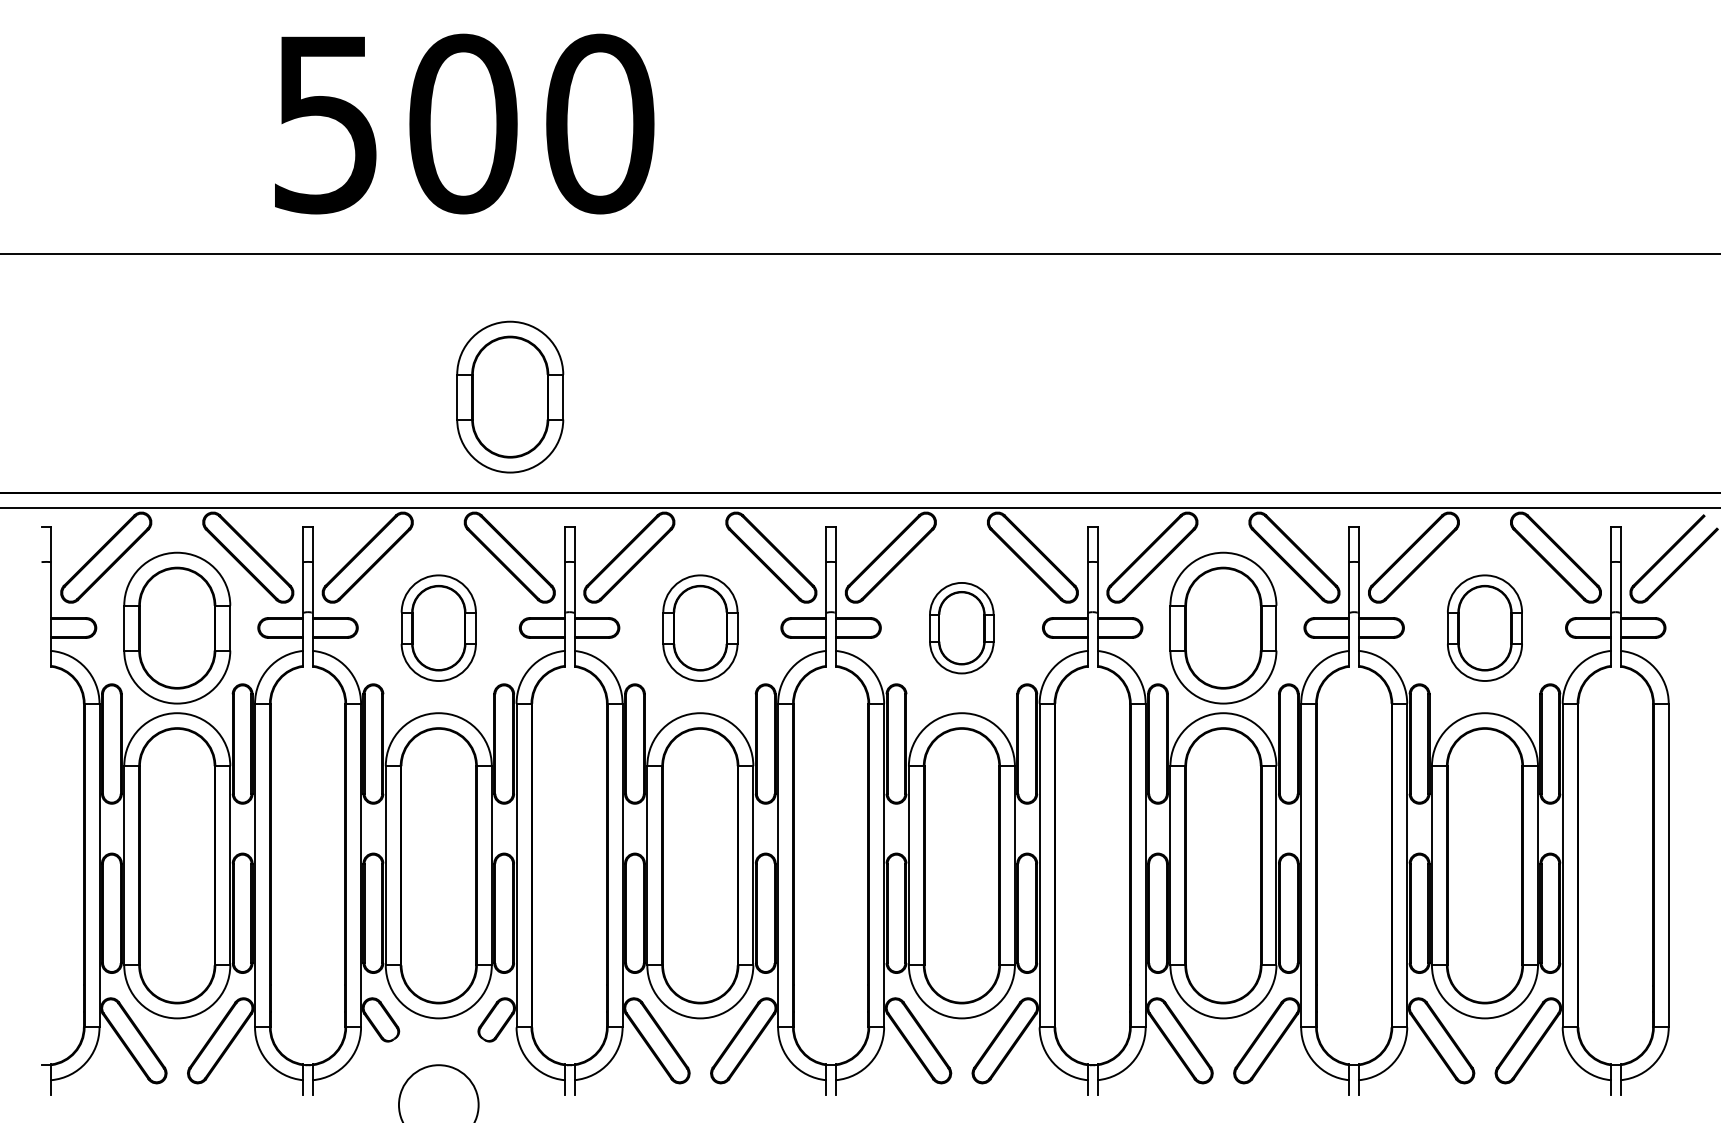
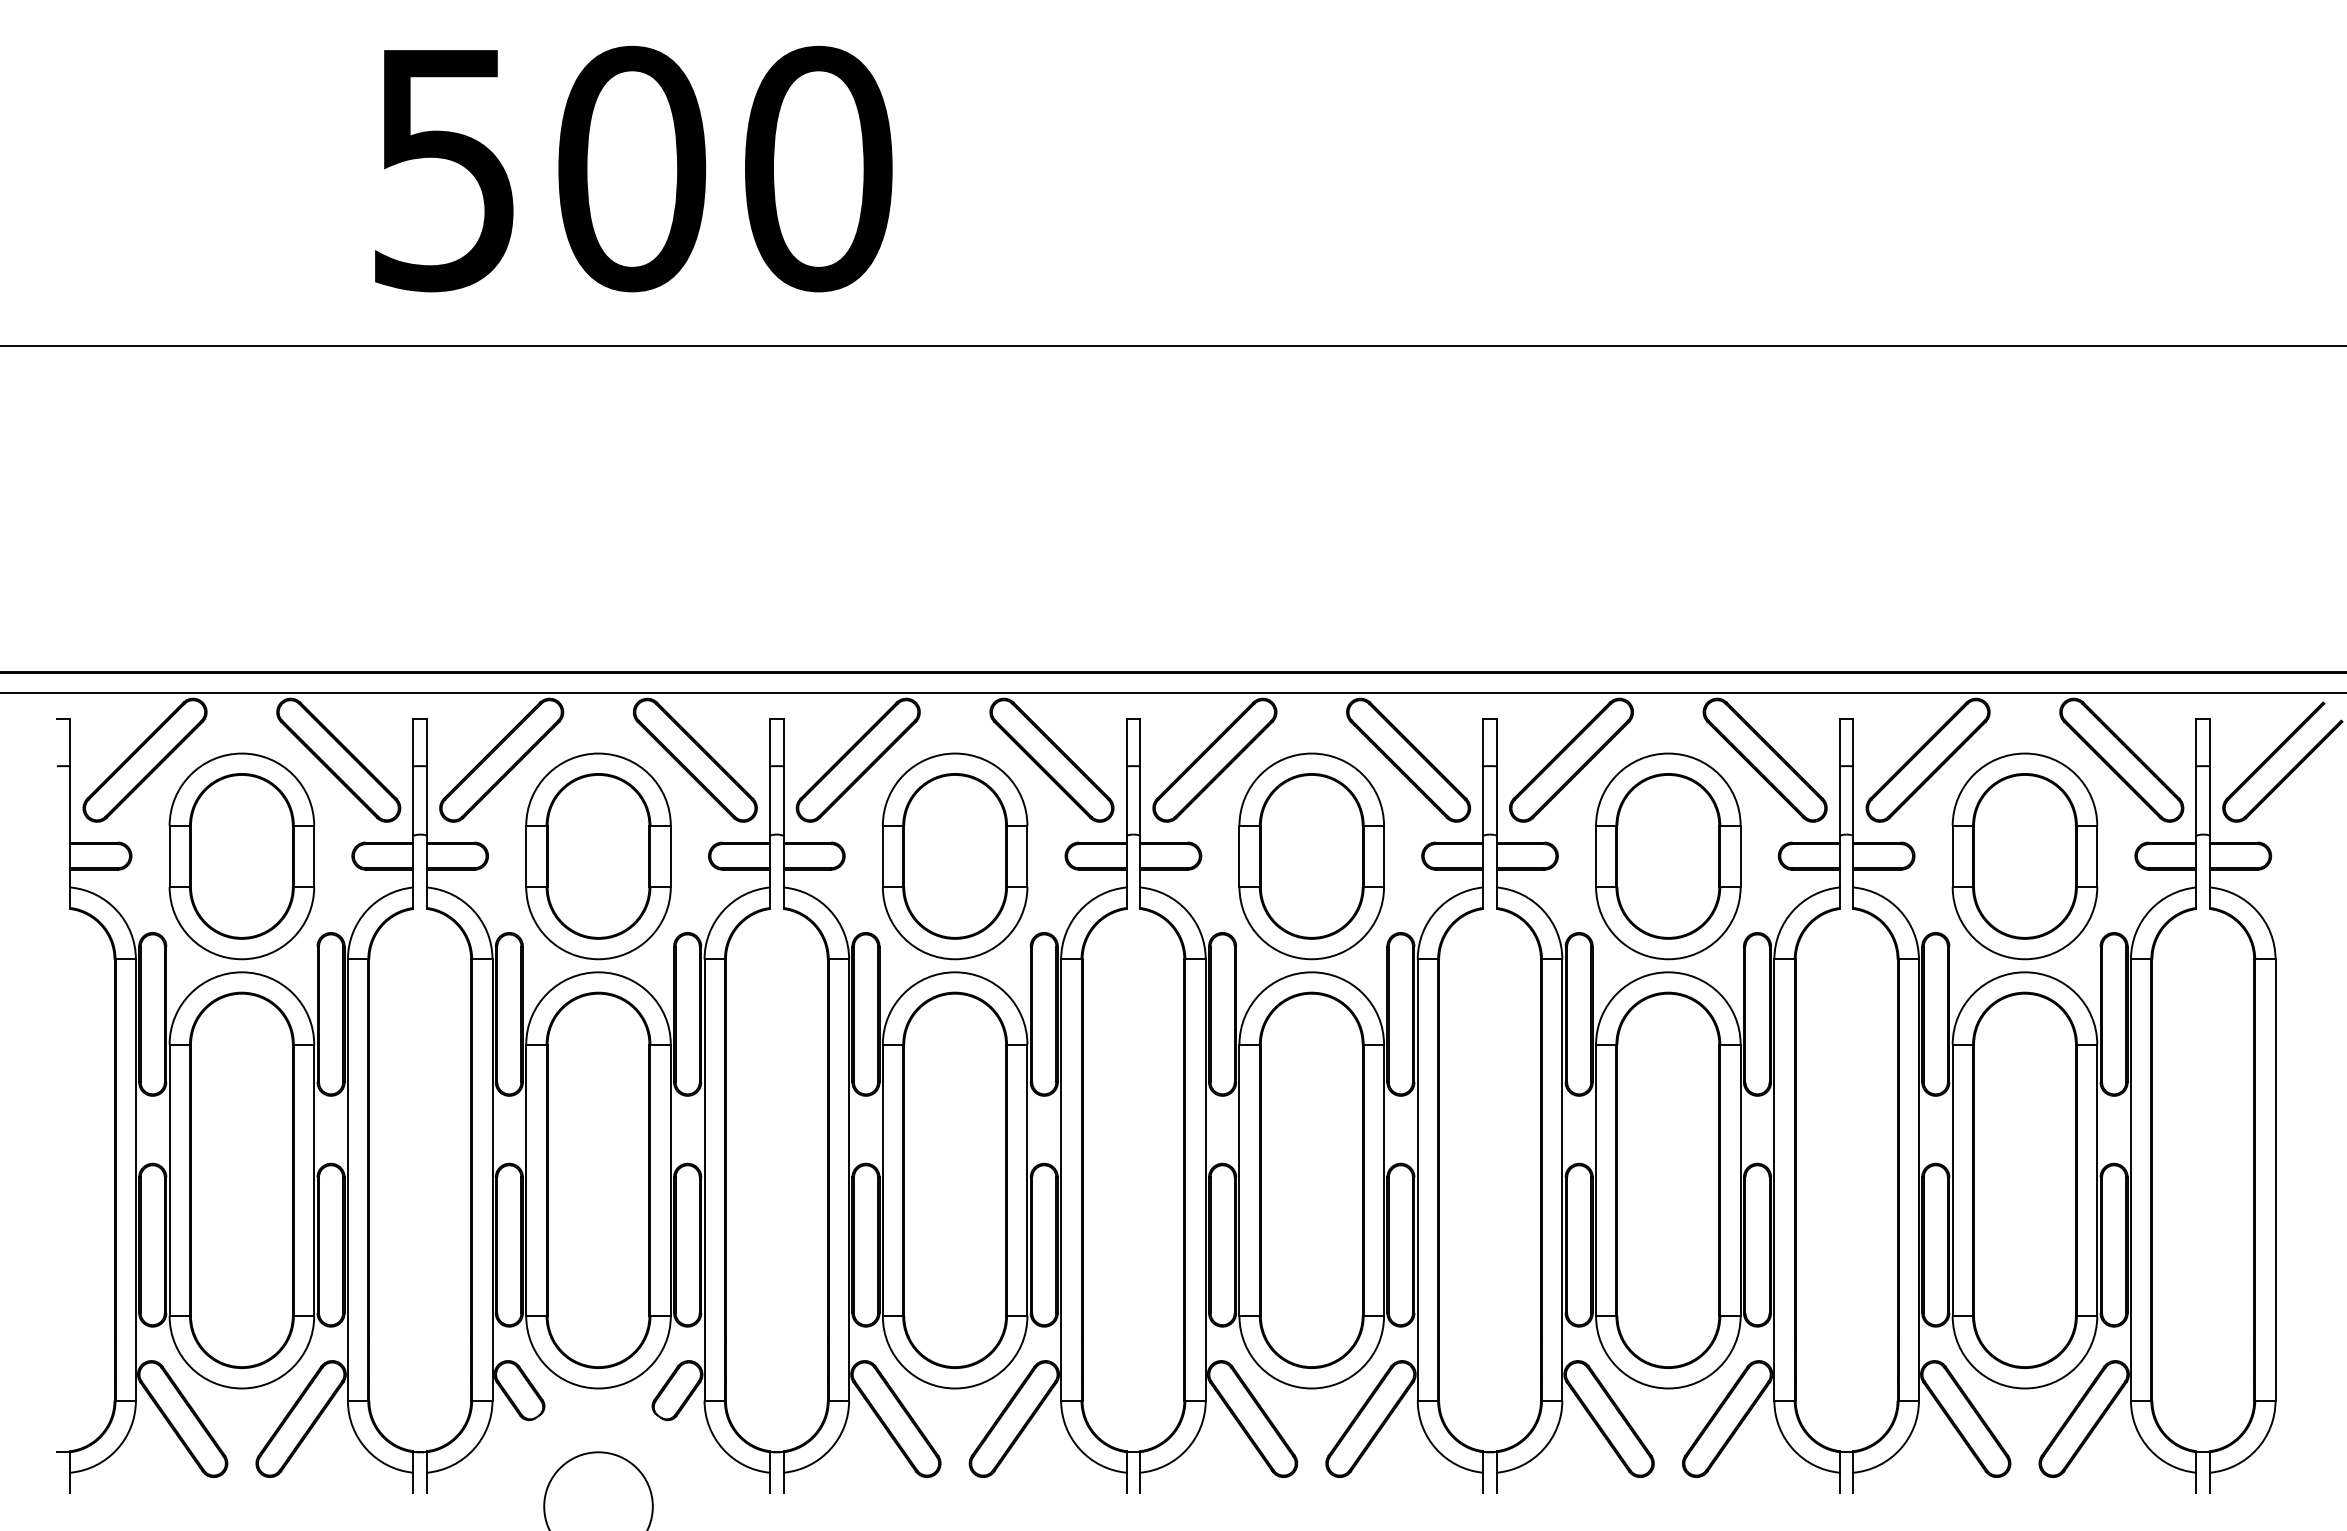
part: (509, 397) -> (695, 541), removed
part: (438, 628) -> (598, 856), size x1.43
part: (700, 628) -> (955, 856), size x1.43
part: (961, 628) -> (1311, 856), size x1.67
part: (1484, 628) -> (2024, 856), size x1.43

